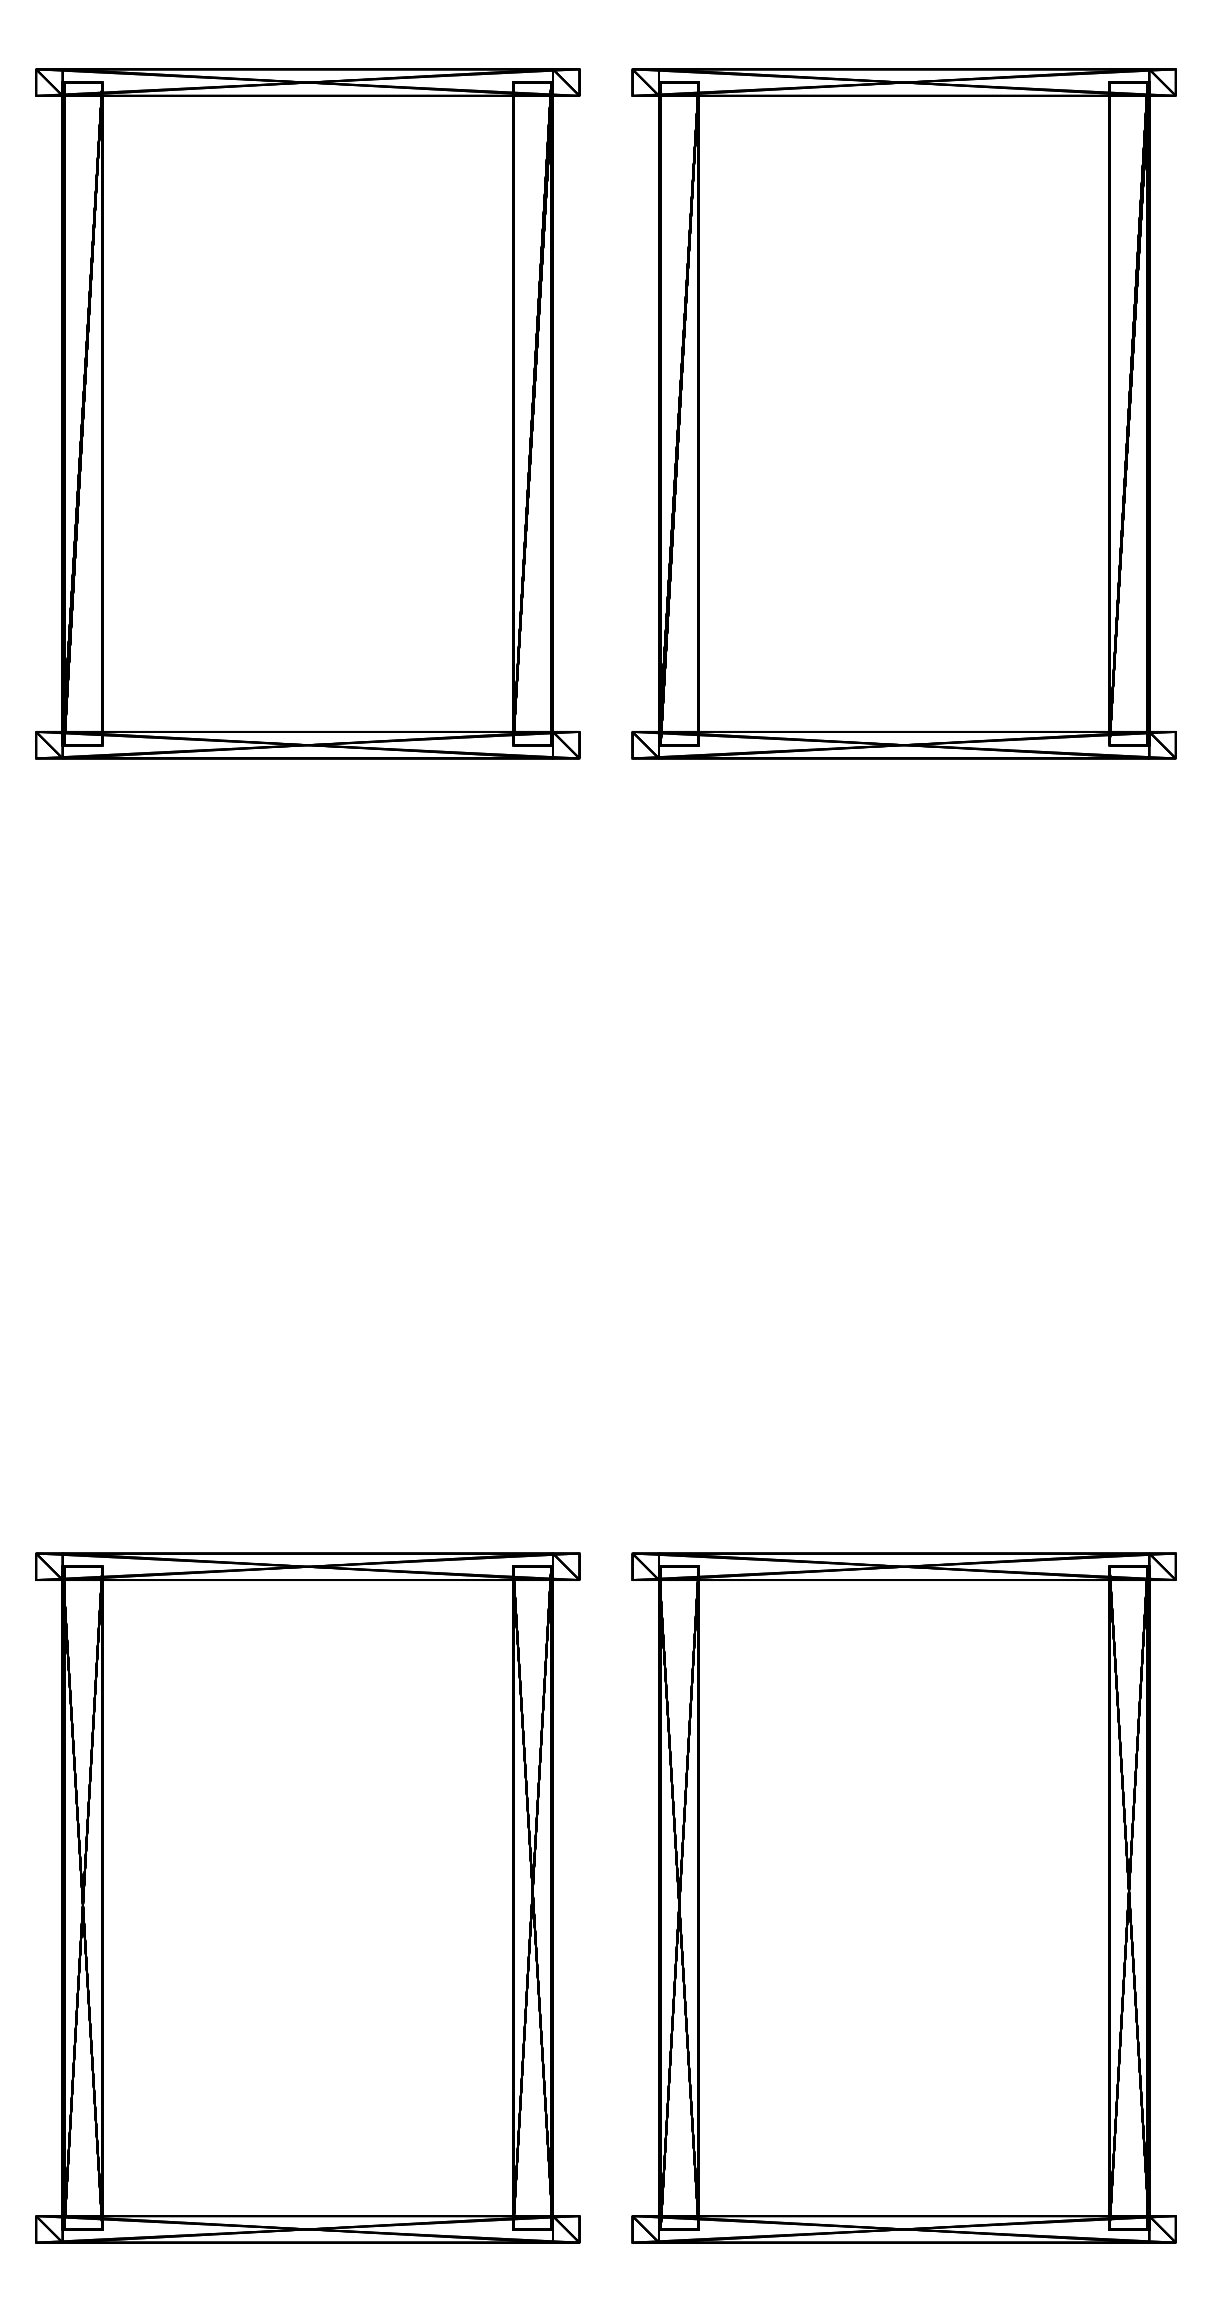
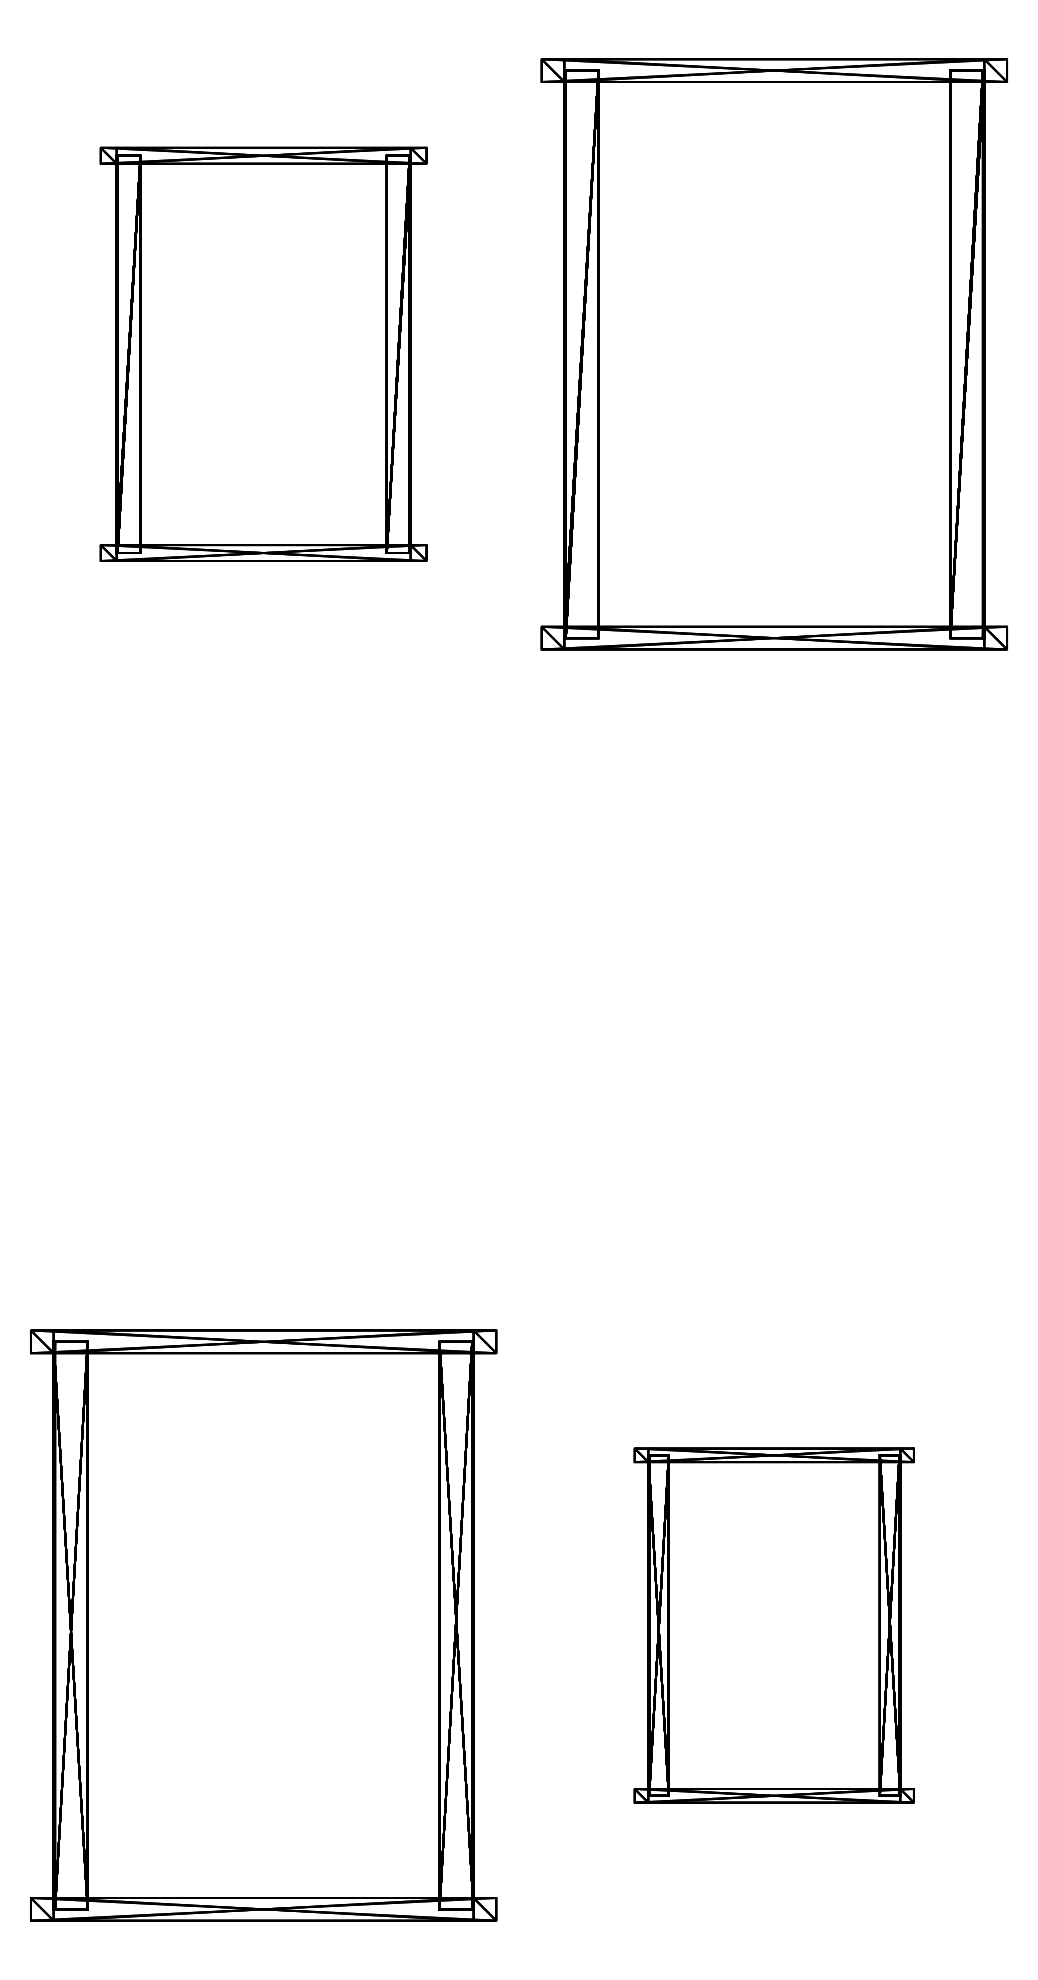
part: (307, 413) -> (263, 354), size x0.7
part: (903, 1897) -> (773, 1625), size x0.6

